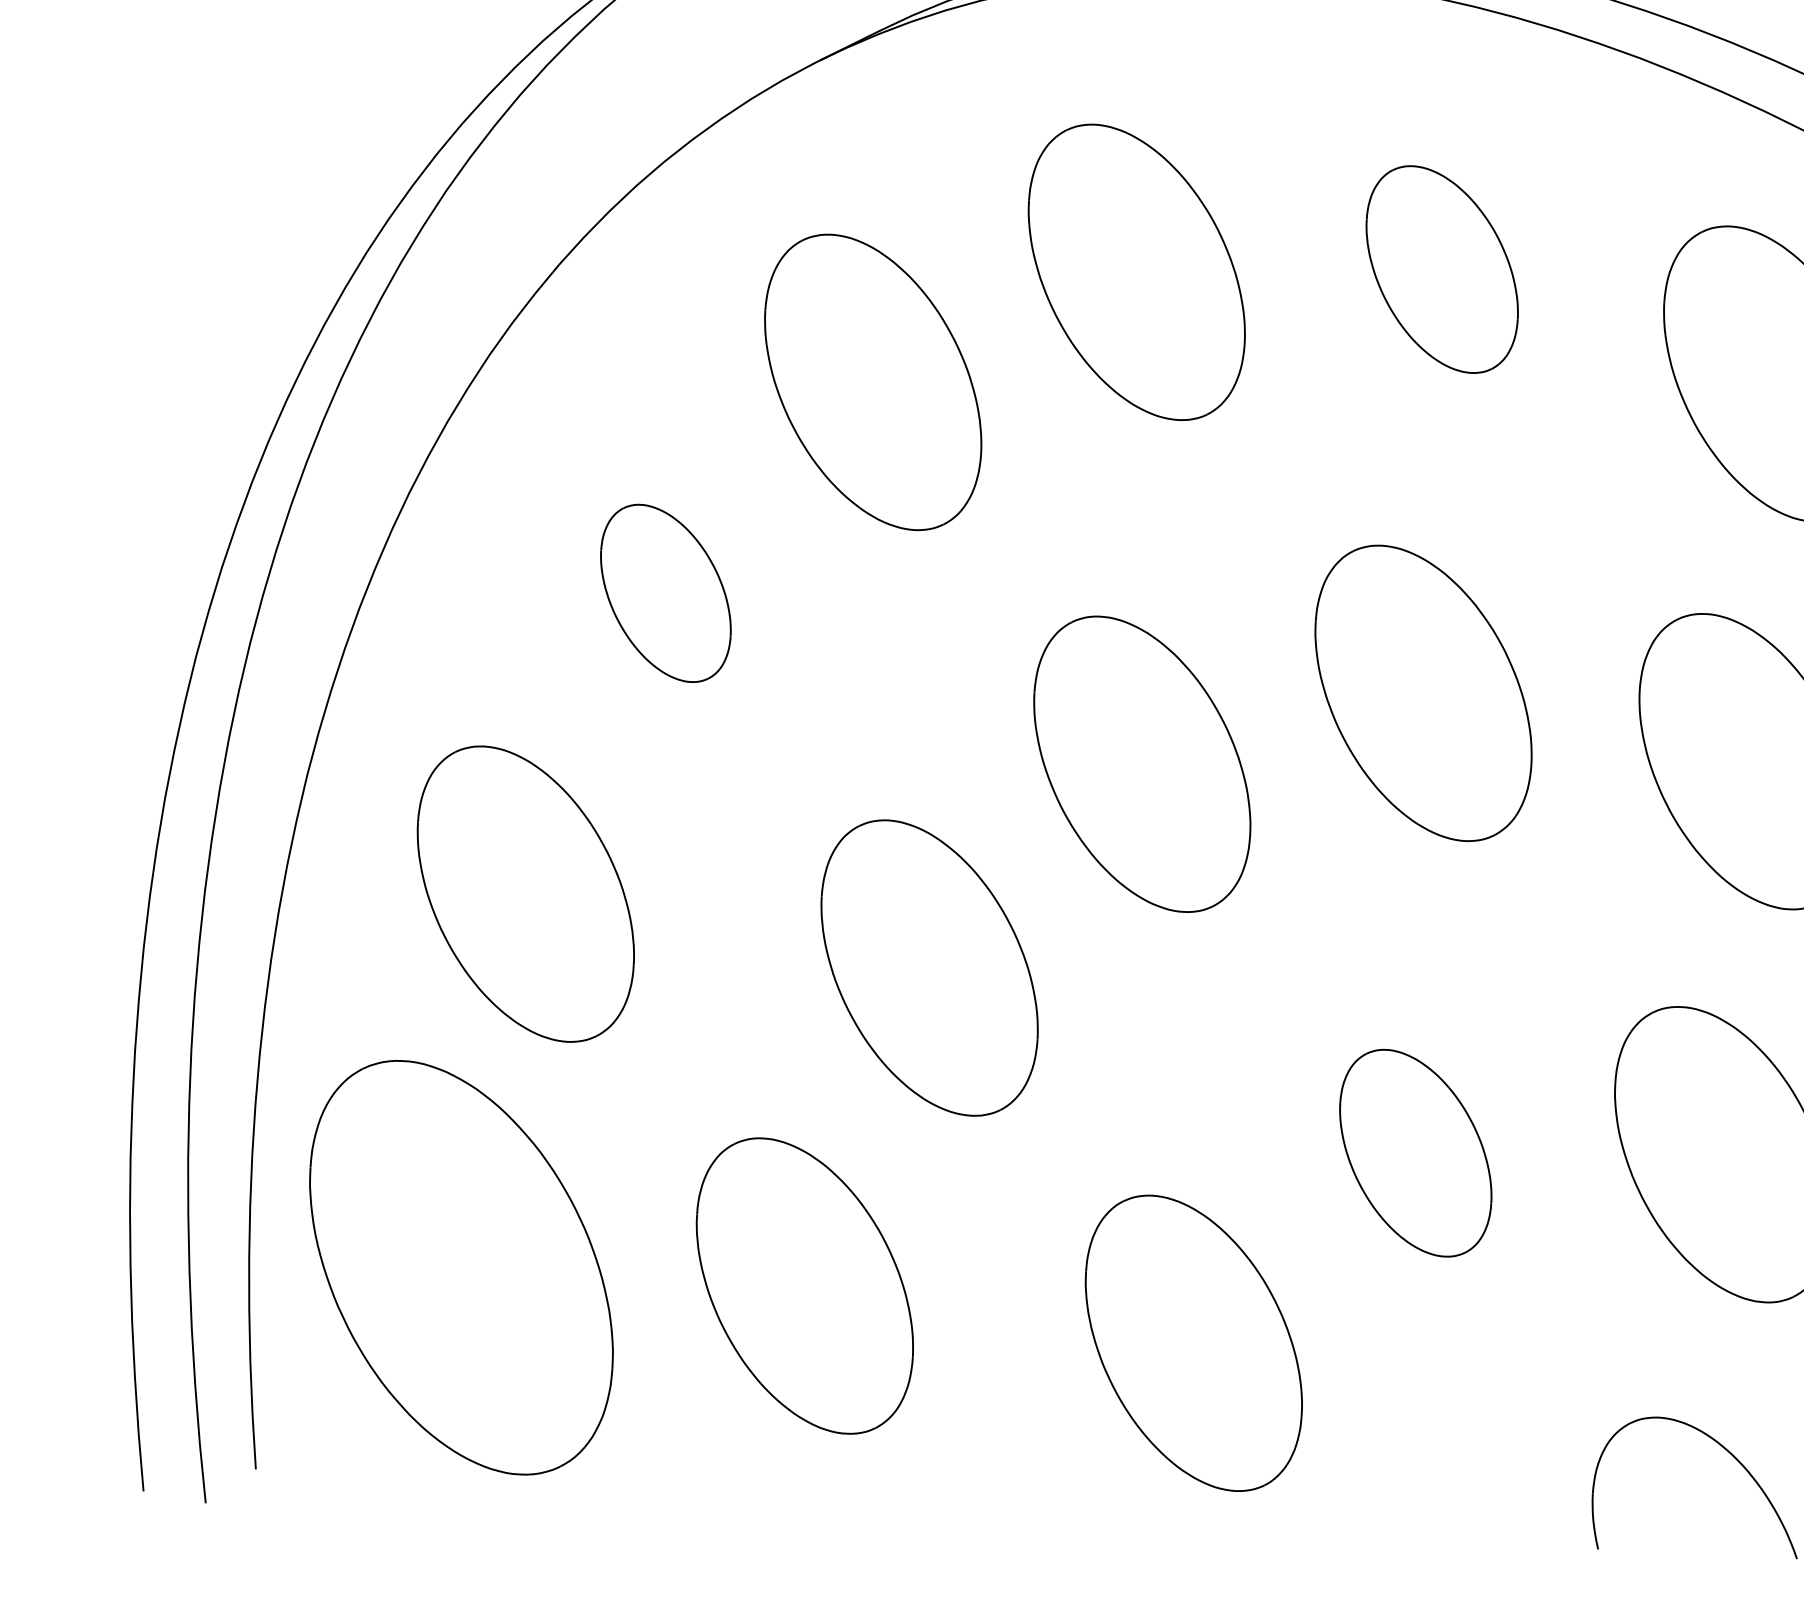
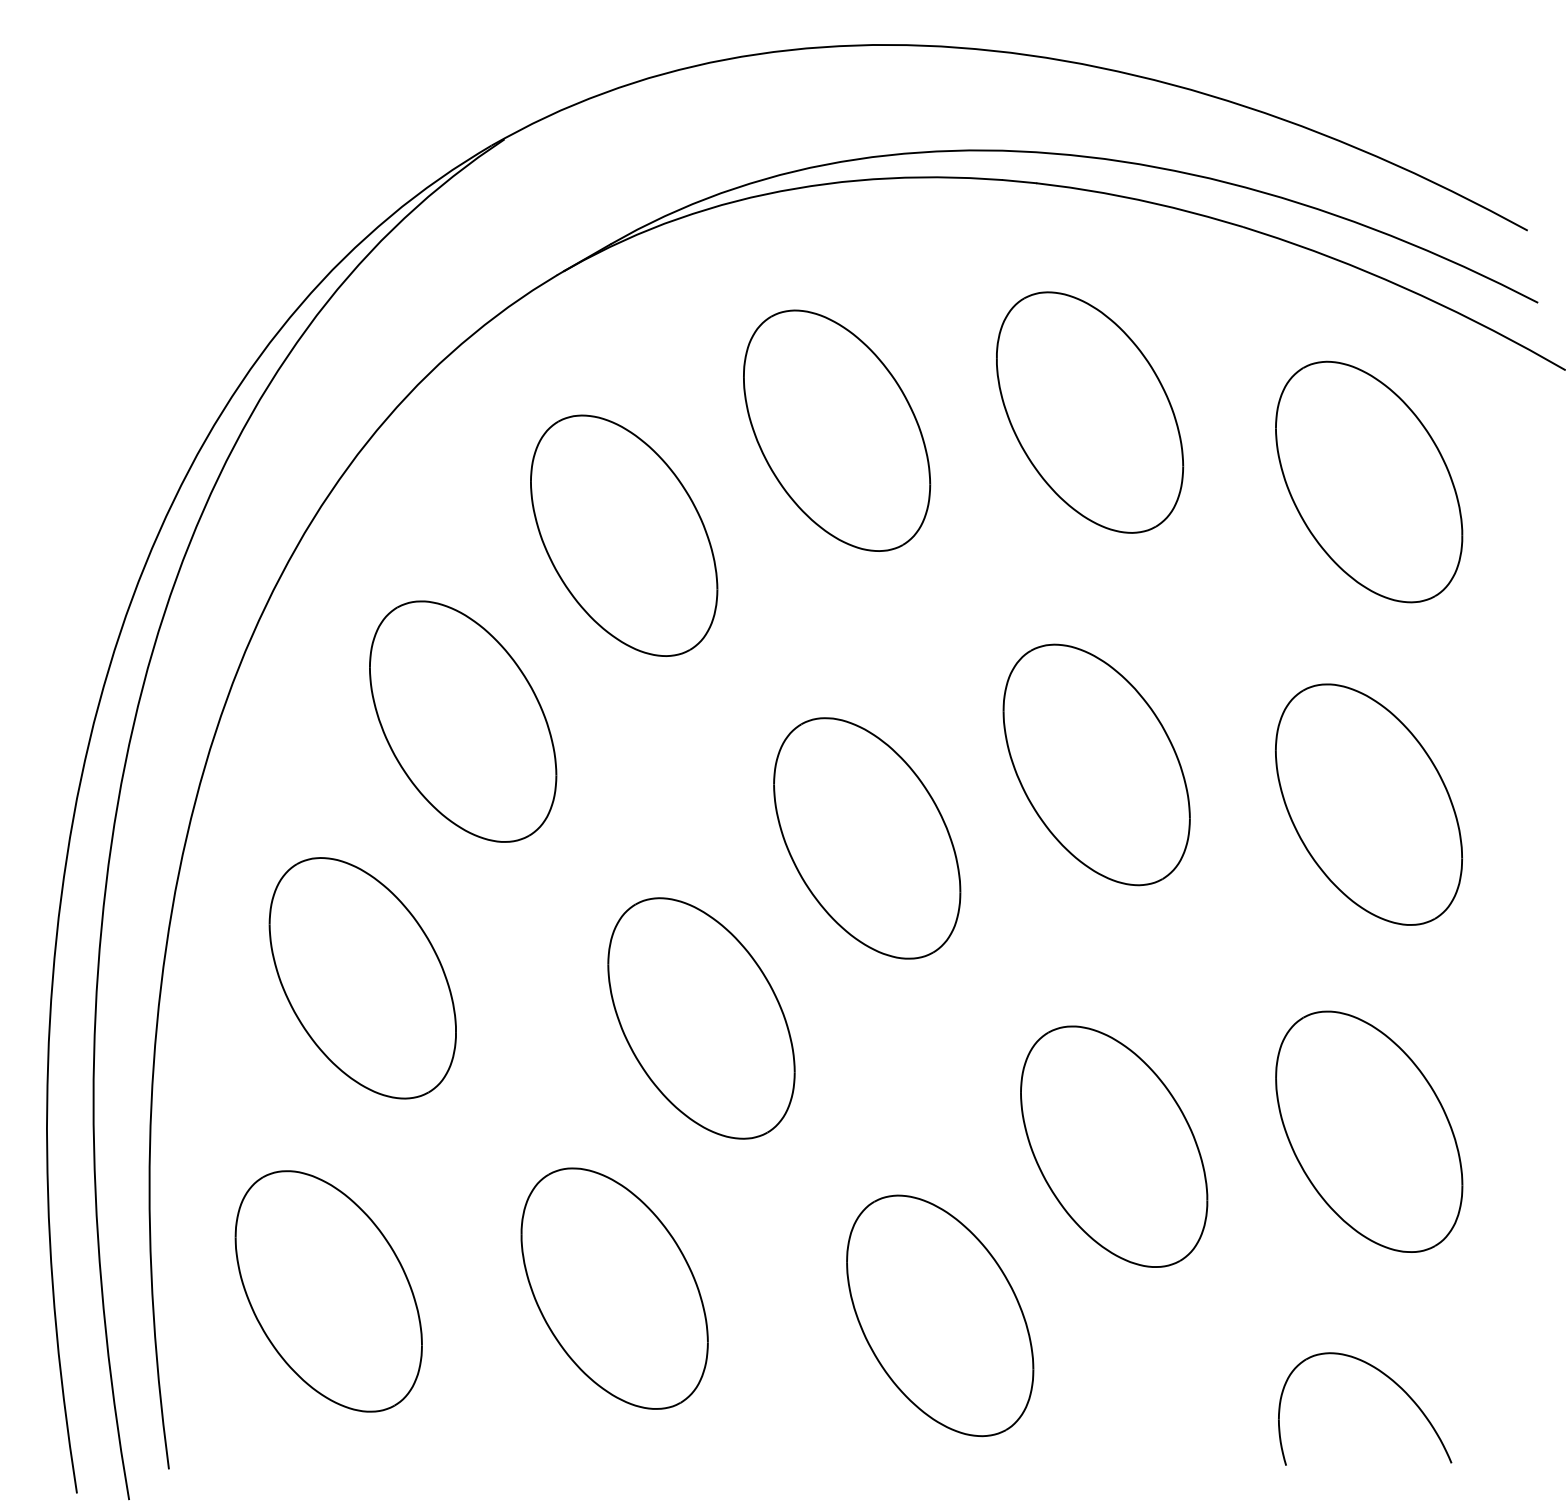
part: (1442, 269) -> (1090, 412), size x1.43
part: (666, 593) -> (463, 721), size x1.67
part: (1416, 1153) -> (1114, 1146), size x1.43
part: (460, 1267) -> (328, 1291), size x0.71

